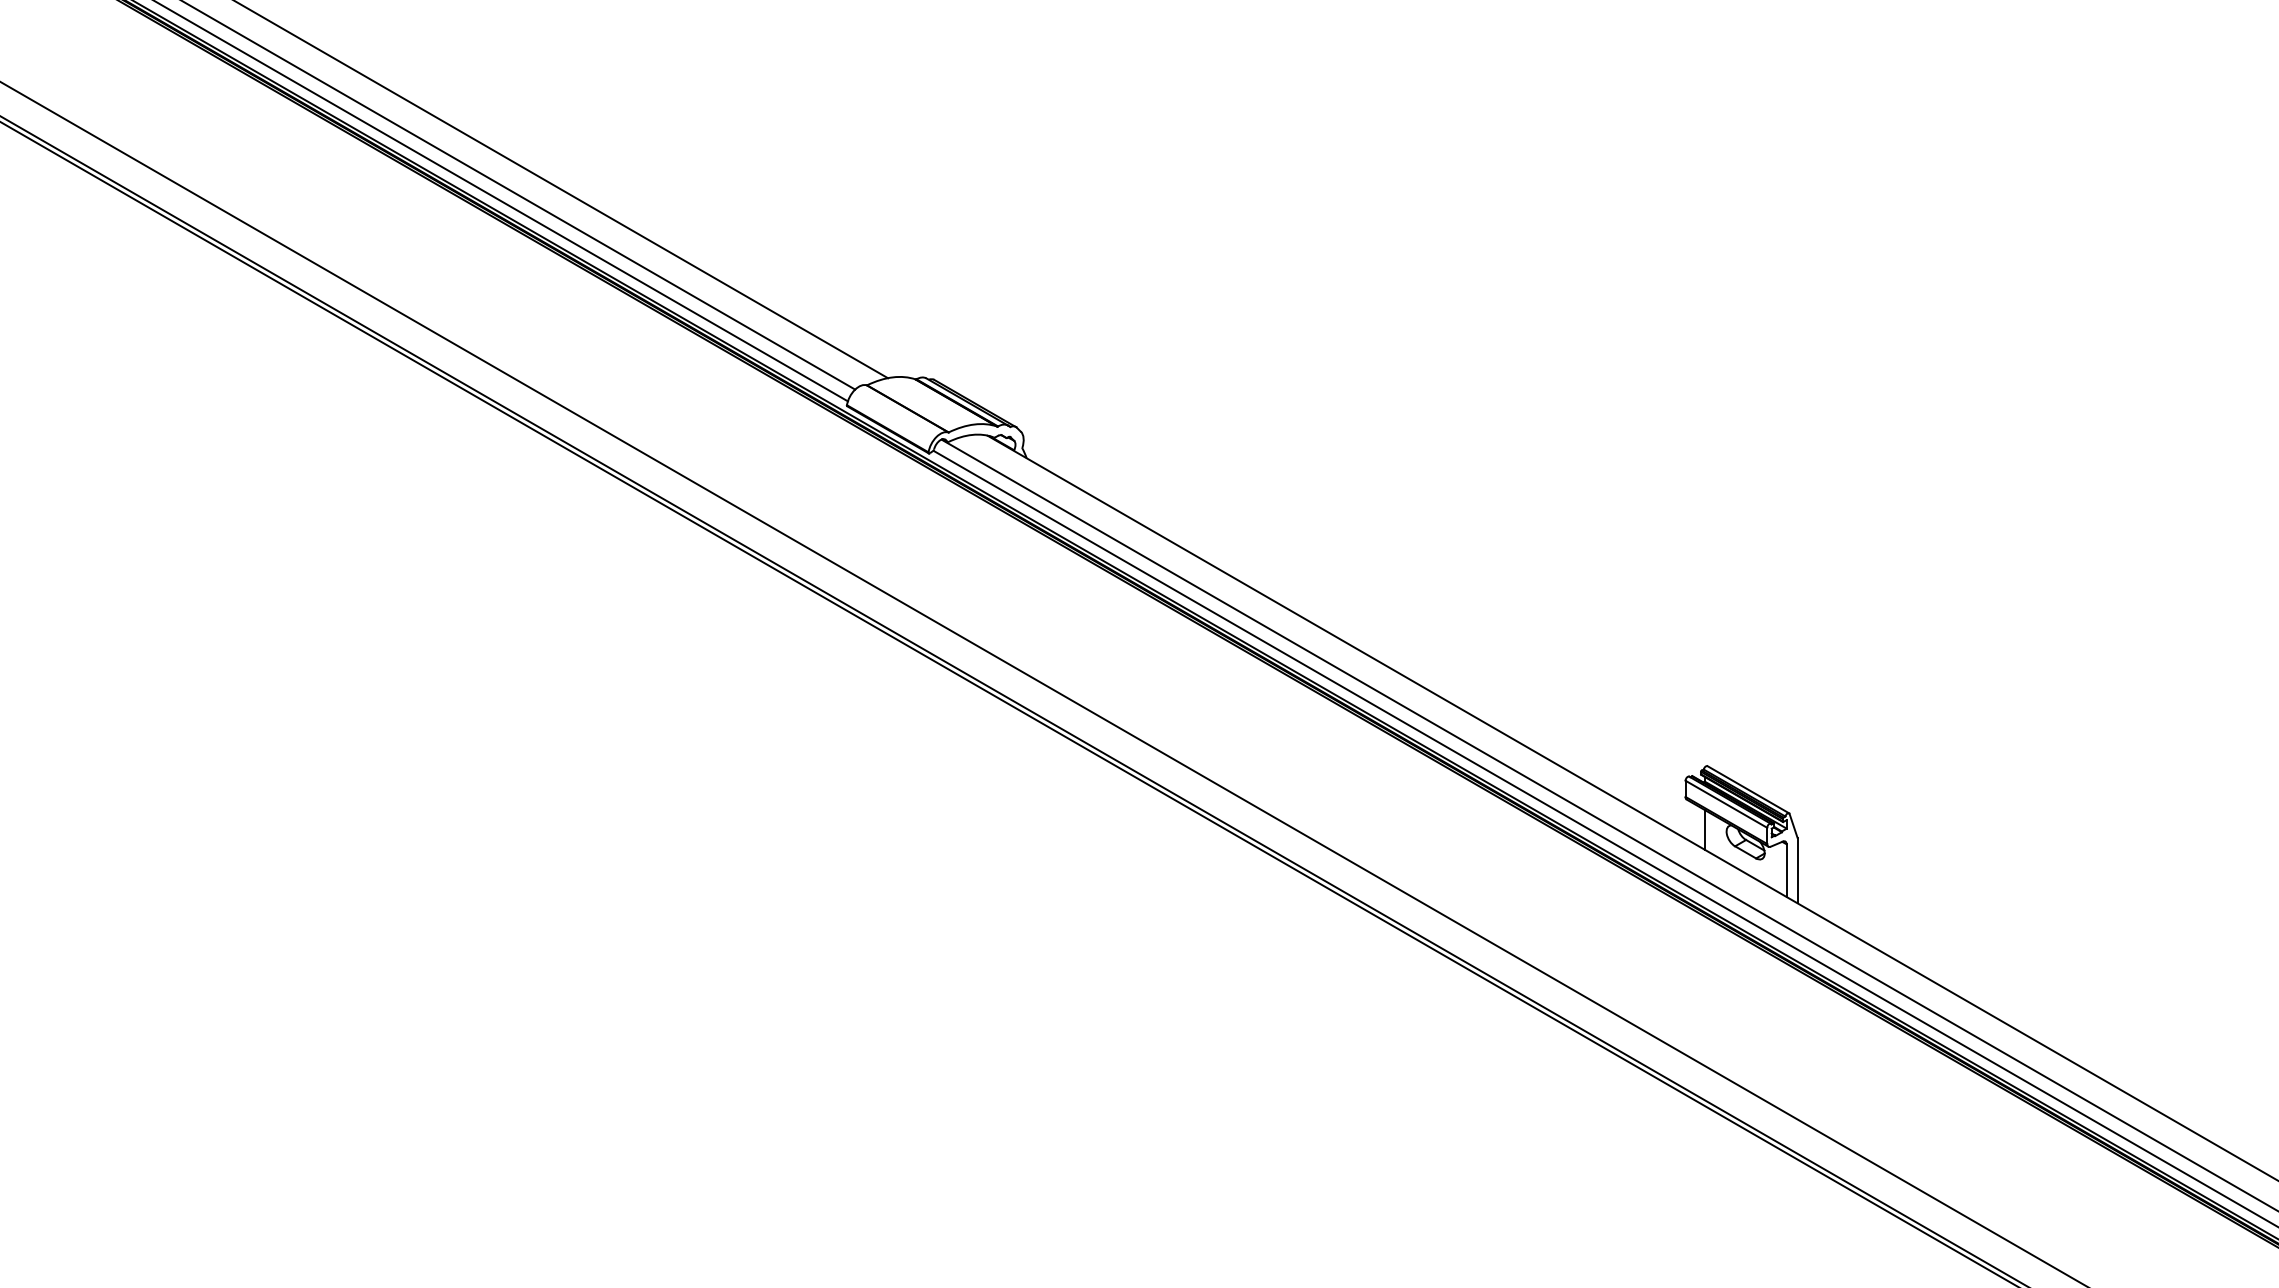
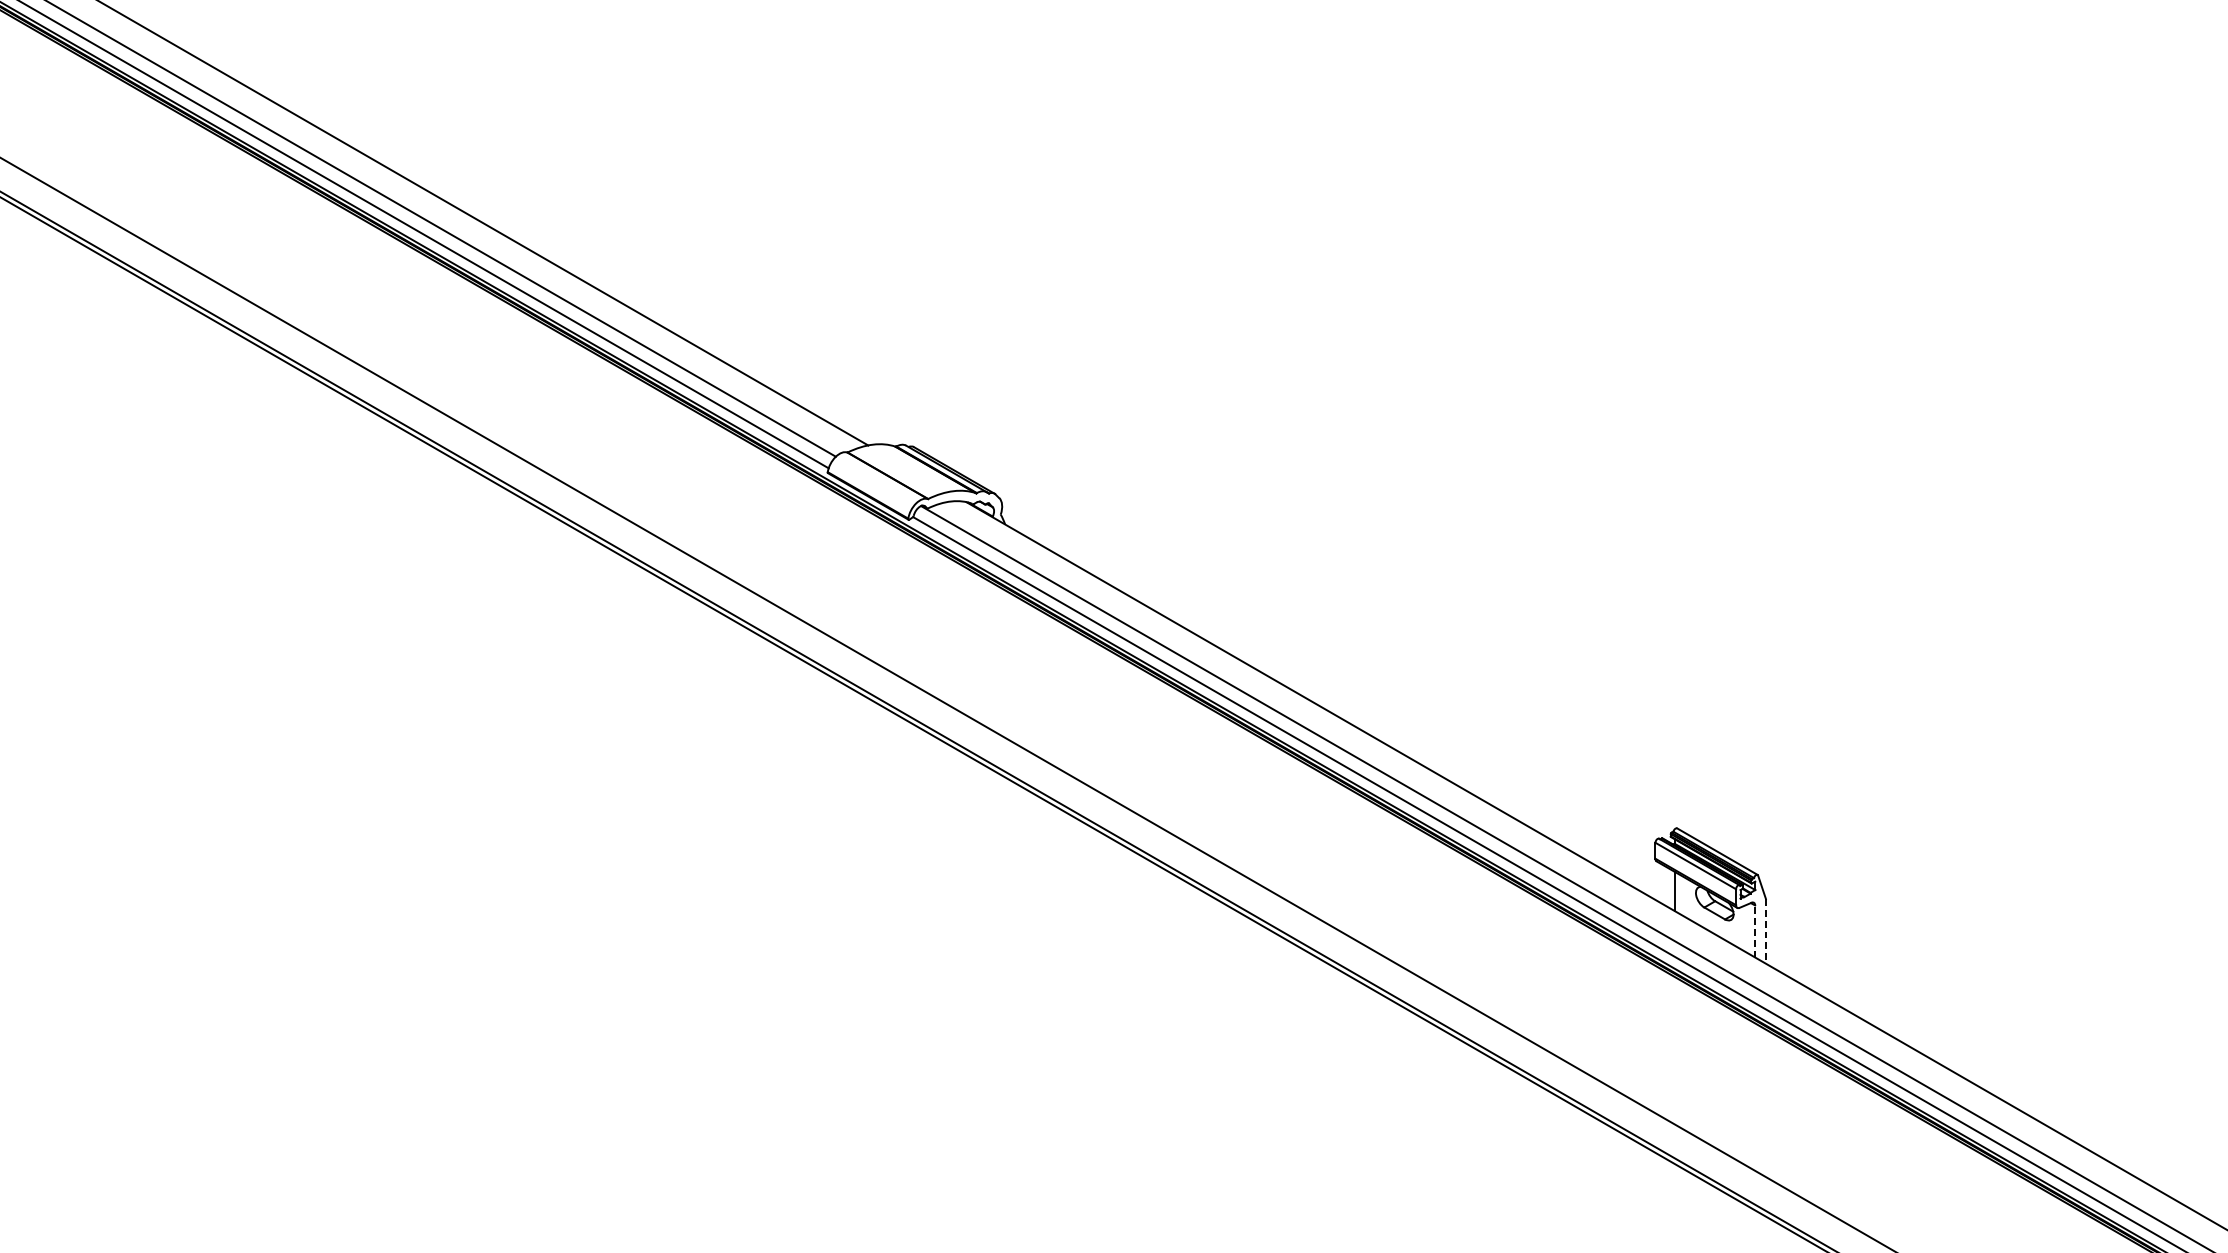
line: (1786, 870) -> (1755, 931), solid -> dashed
line: (1797, 870) -> (1765, 931), solid -> dashed

